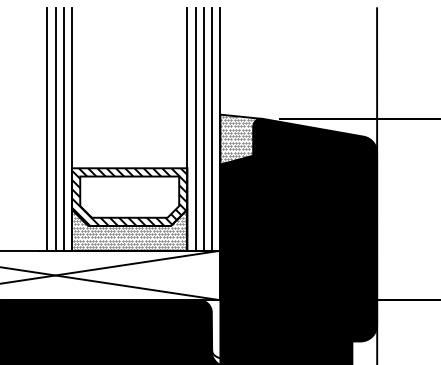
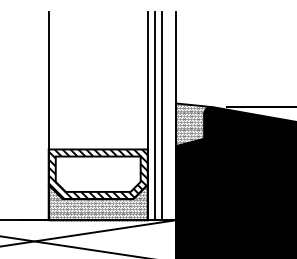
line: (47, 129) -> (27, 116), removed
line: (55, 129) -> (34, 116), removed
line: (63, 129) -> (41, 116), removed
line: (212, 129) -> (169, 116), removed

